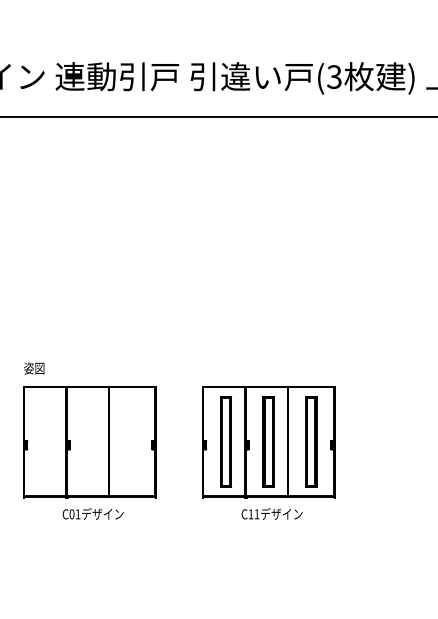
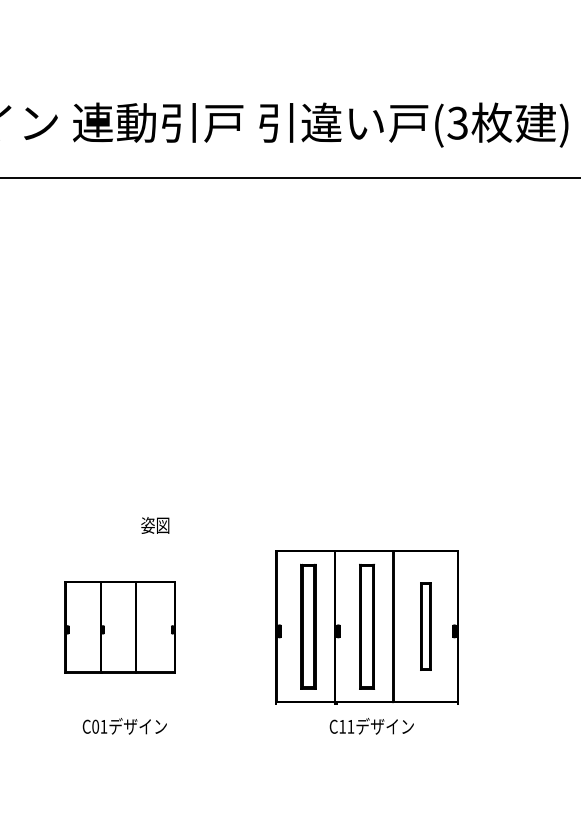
text: (34, 368) -> (155, 525), moved
part: (311, 441) -> (426, 626), size x0.7
part: (89, 442) -> (119, 627), size x0.6

